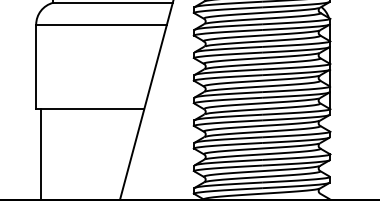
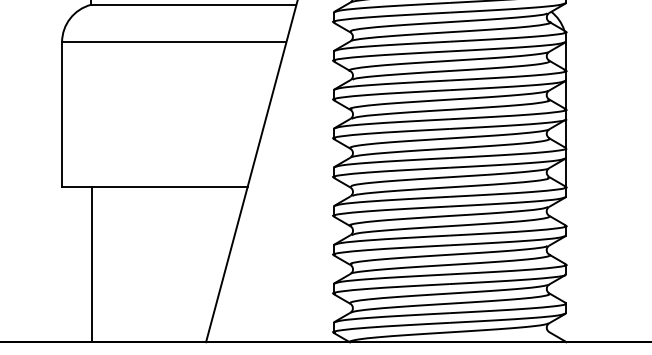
line: (40, 154) -> (91, 265), moved

